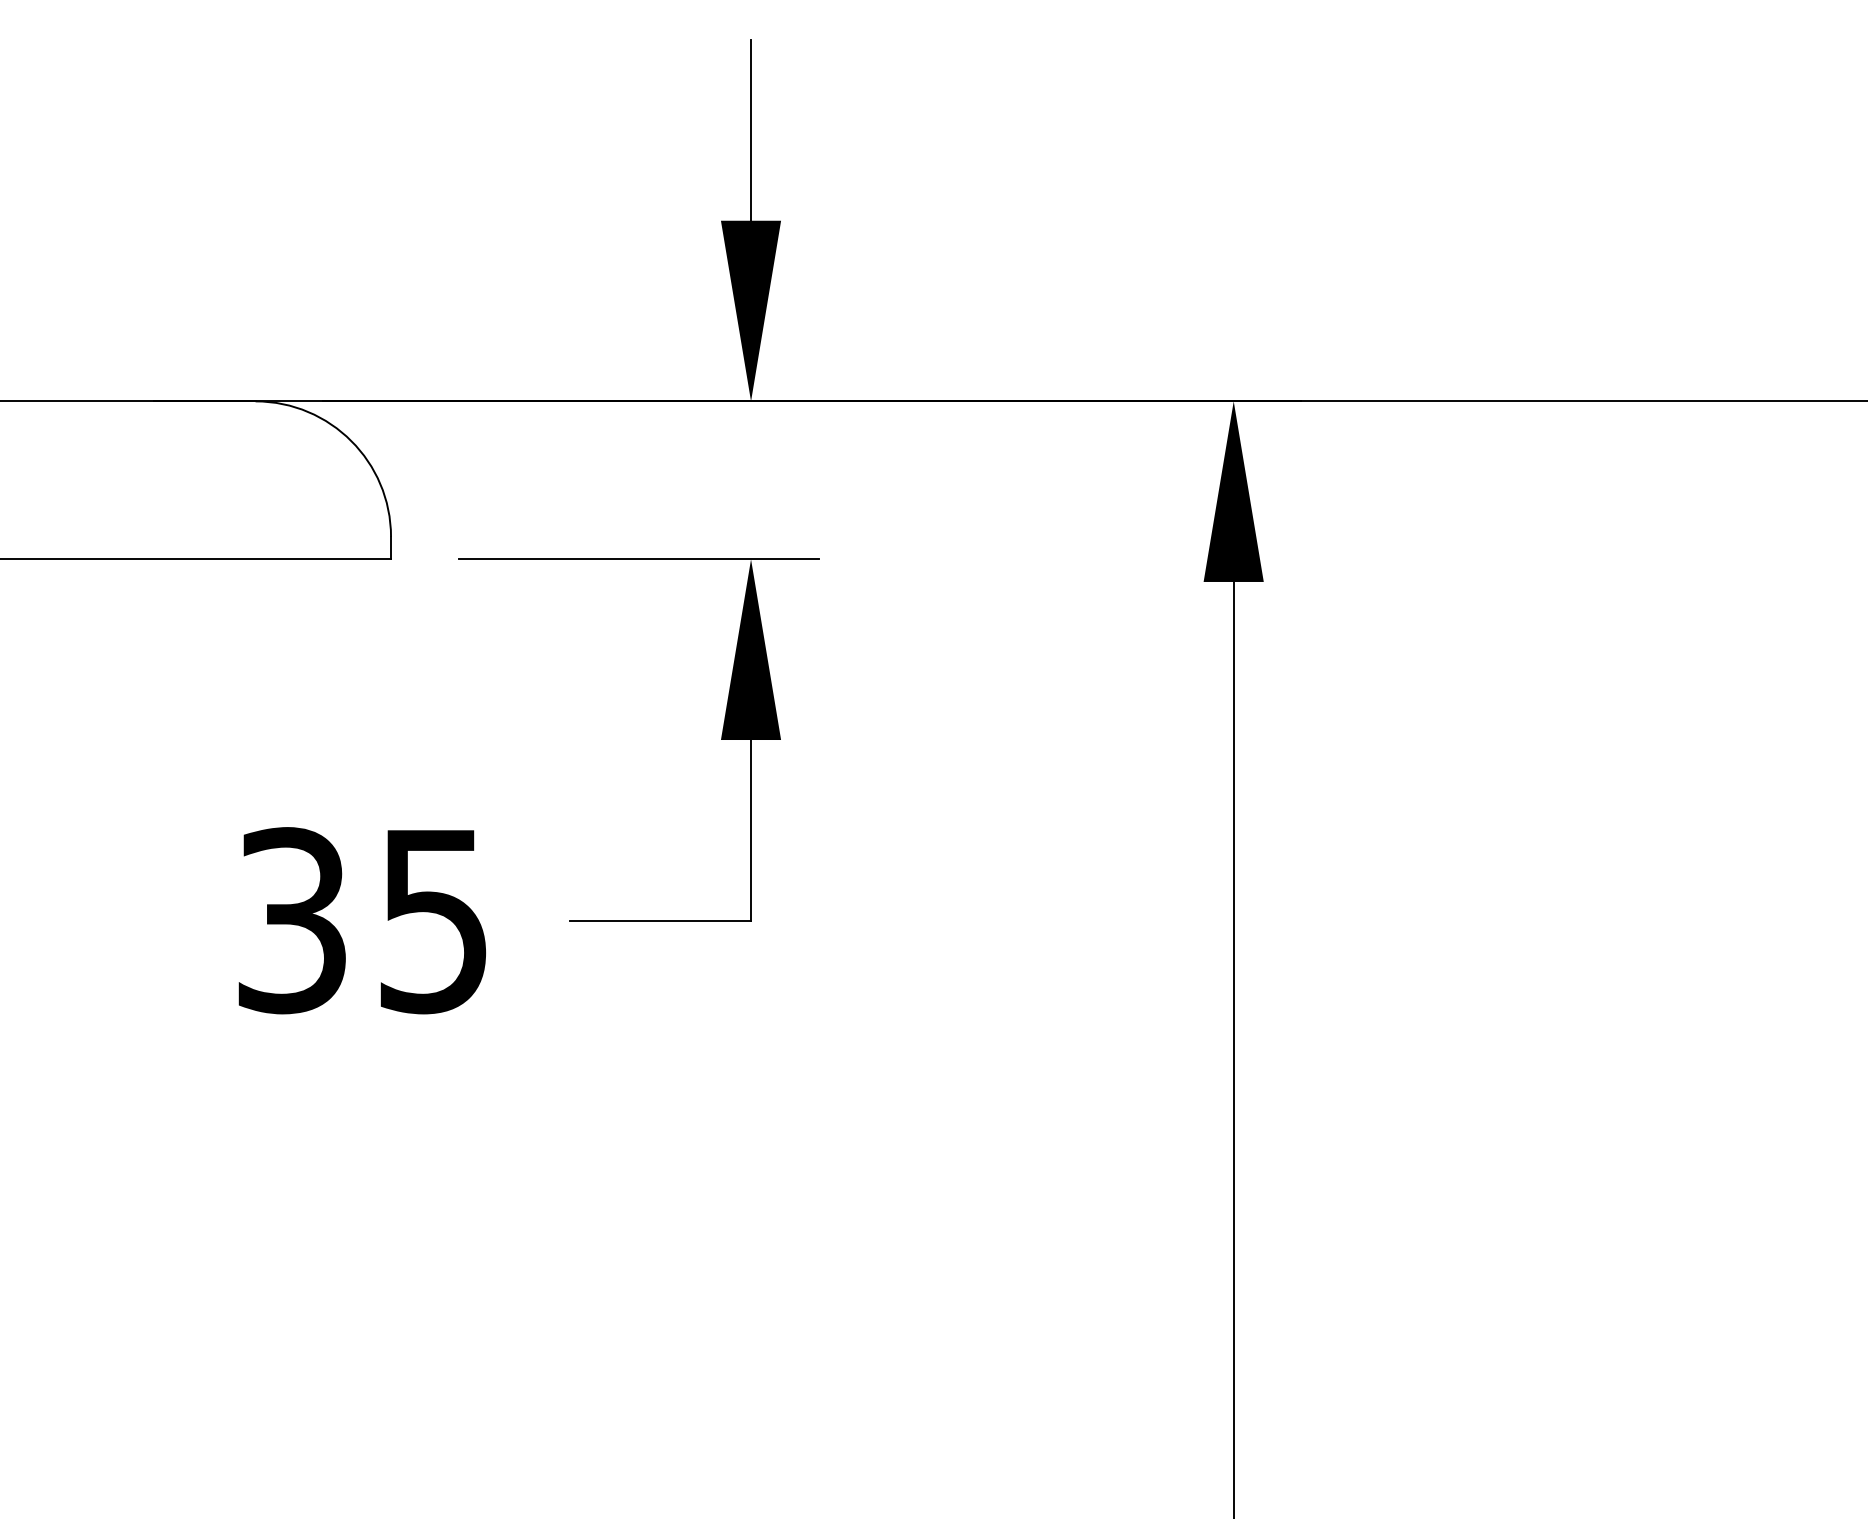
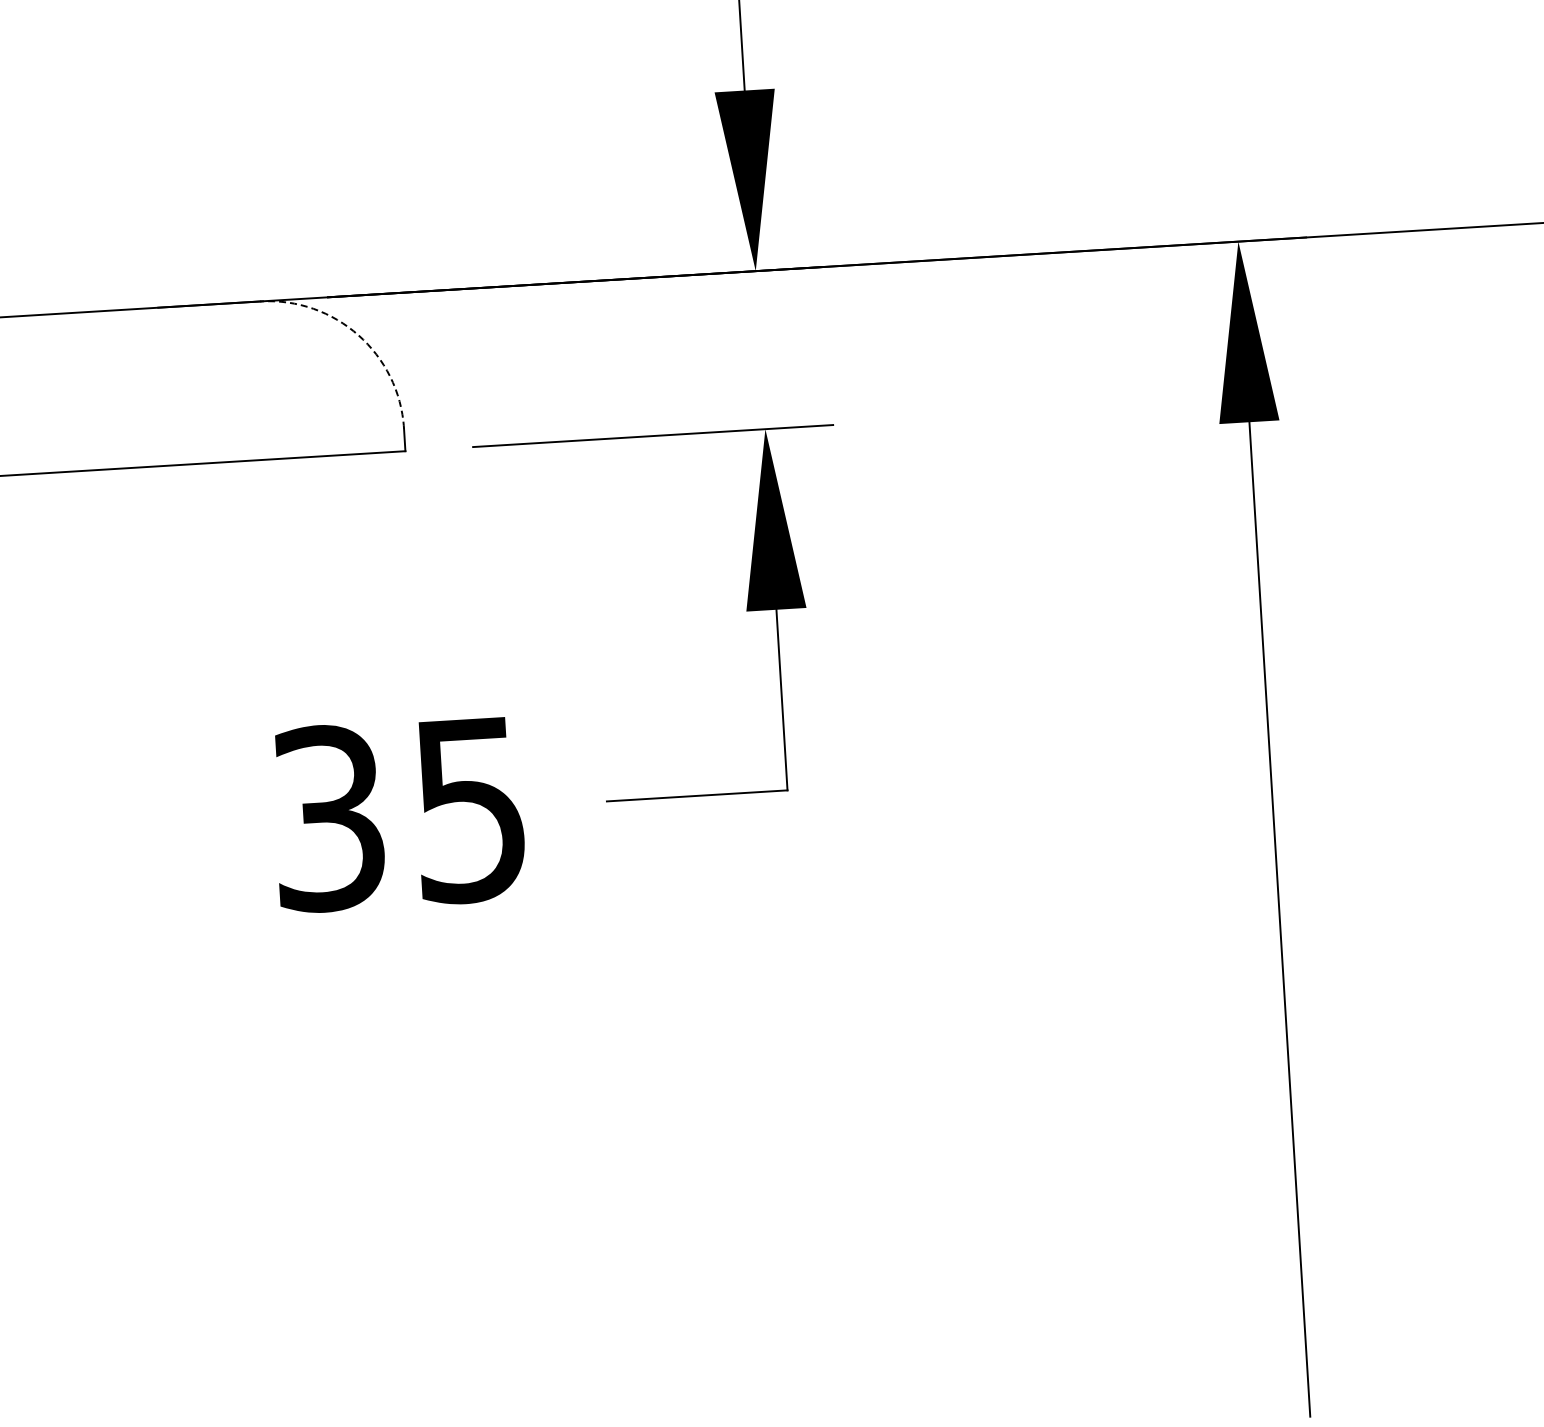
arc: (351, 441) -> (358, 335), solid -> dashed

